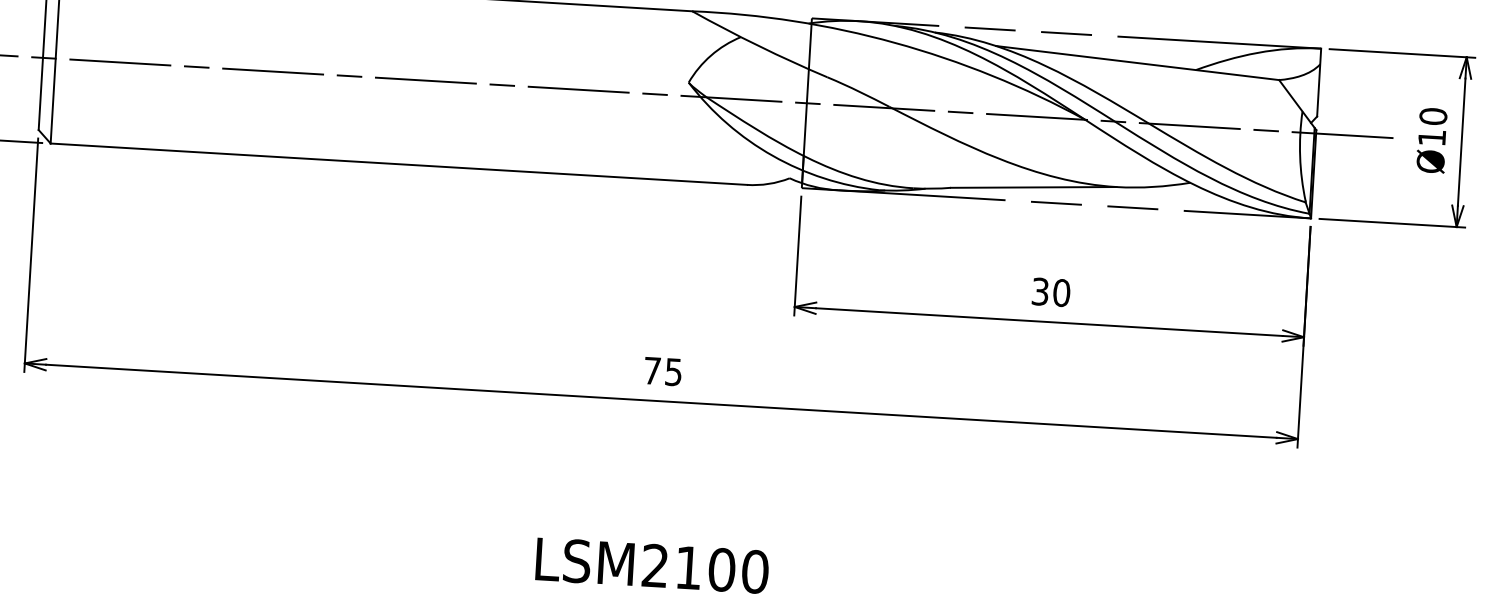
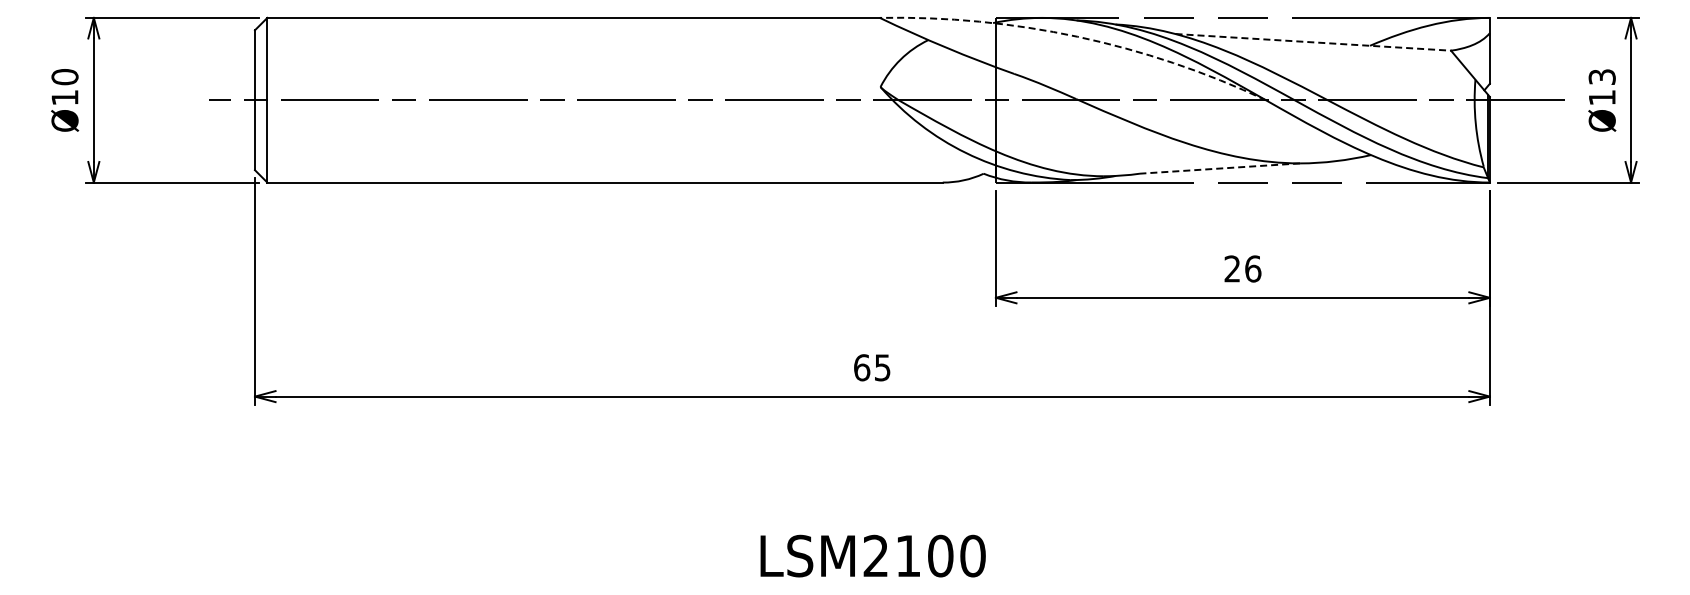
arc: (894, 42) -> (1077, 36), solid -> dashed
line: (1137, 63) -> (1313, 42), solid -> dashed
text: (1432, 116) -> (1601, 77), Ø10 -> Ø13
line: (1033, 187) -> (1219, 168), solid -> dashed
text: (1050, 291) -> (1242, 268), 30 -> 26
text: (652, 370) -> (862, 367), 75 -> 65

